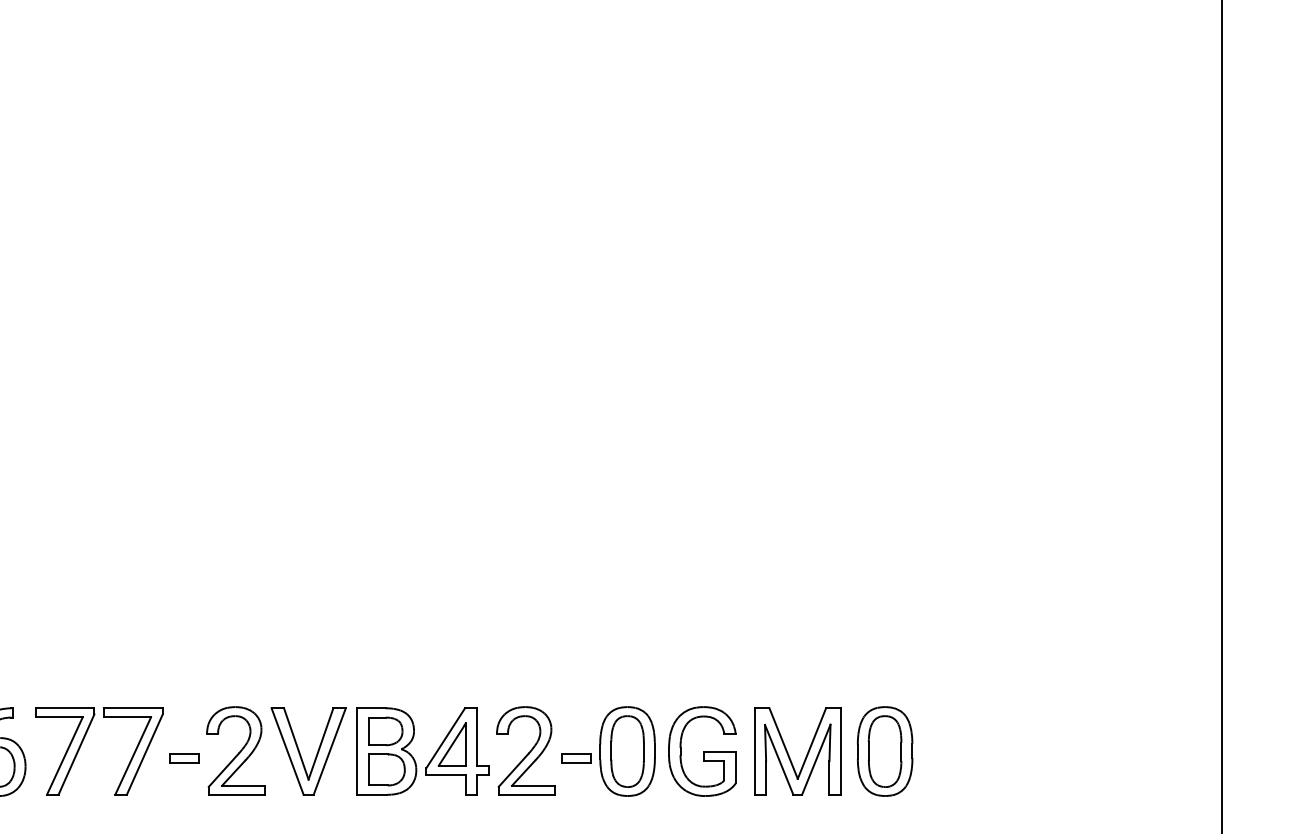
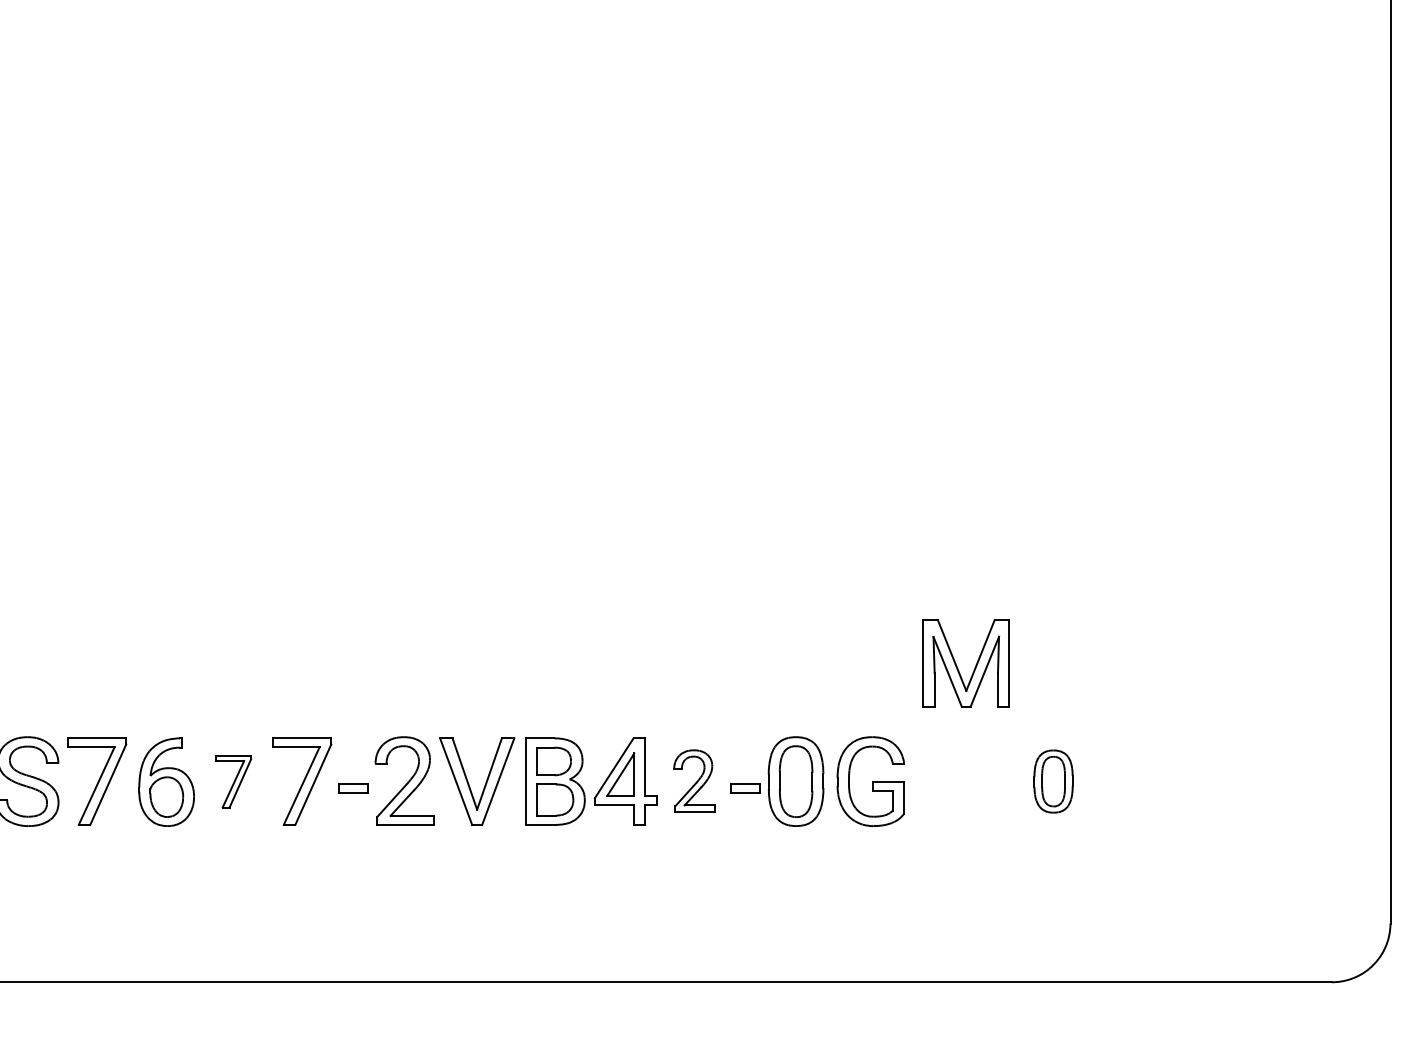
part: (525, 750) -> (694, 780), size x0.7
part: (64, 751) -> (233, 781), size x0.6
part: (884, 751) -> (1053, 781), size x0.7
part: (788, 753) -> (957, 665), moved

